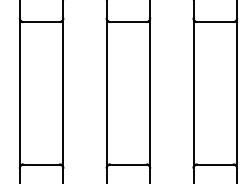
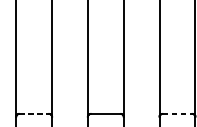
line: (42, 164) -> (34, 113), solid -> dashed
line: (215, 164) -> (177, 113), solid -> dashed

